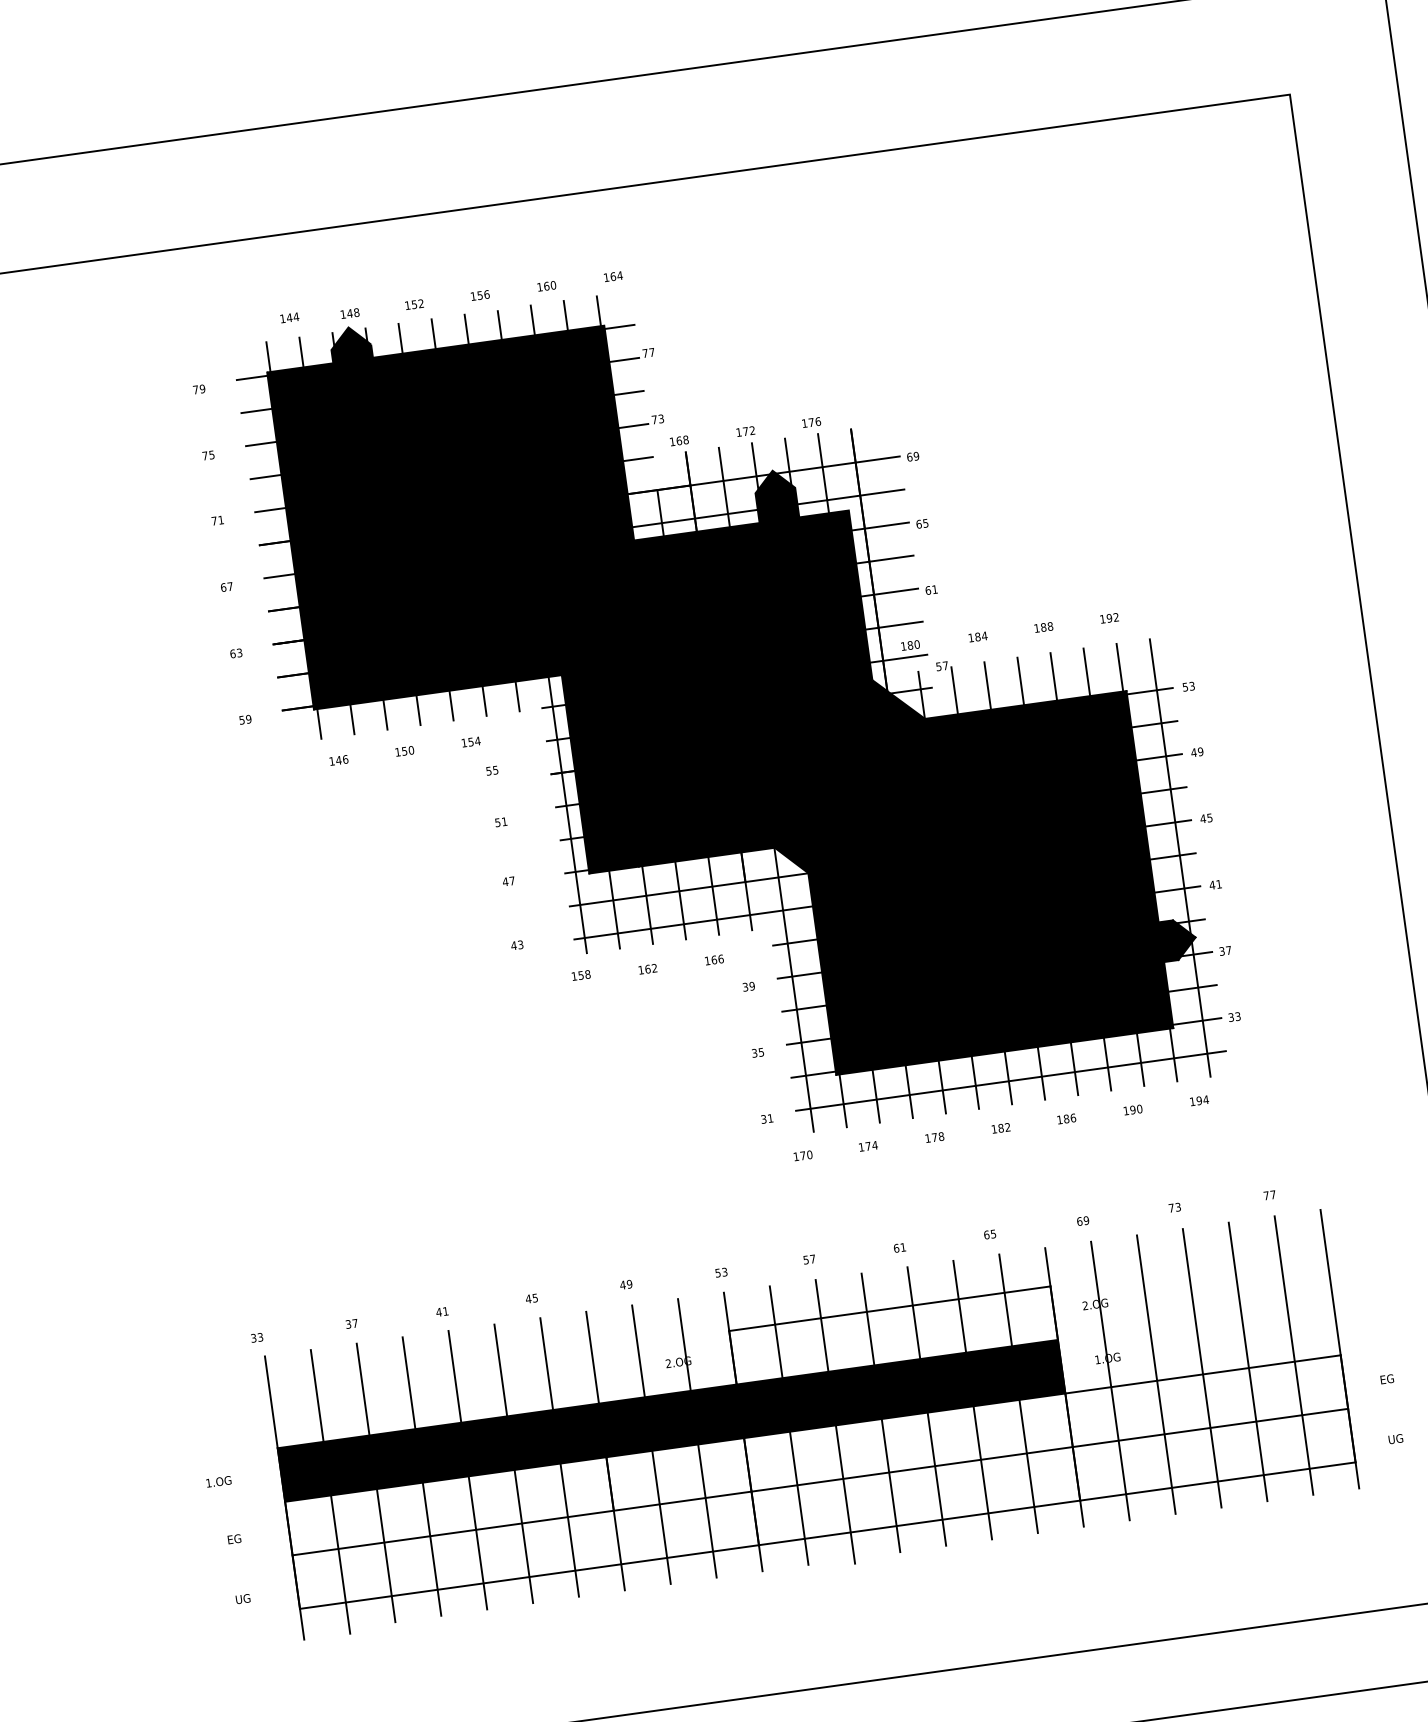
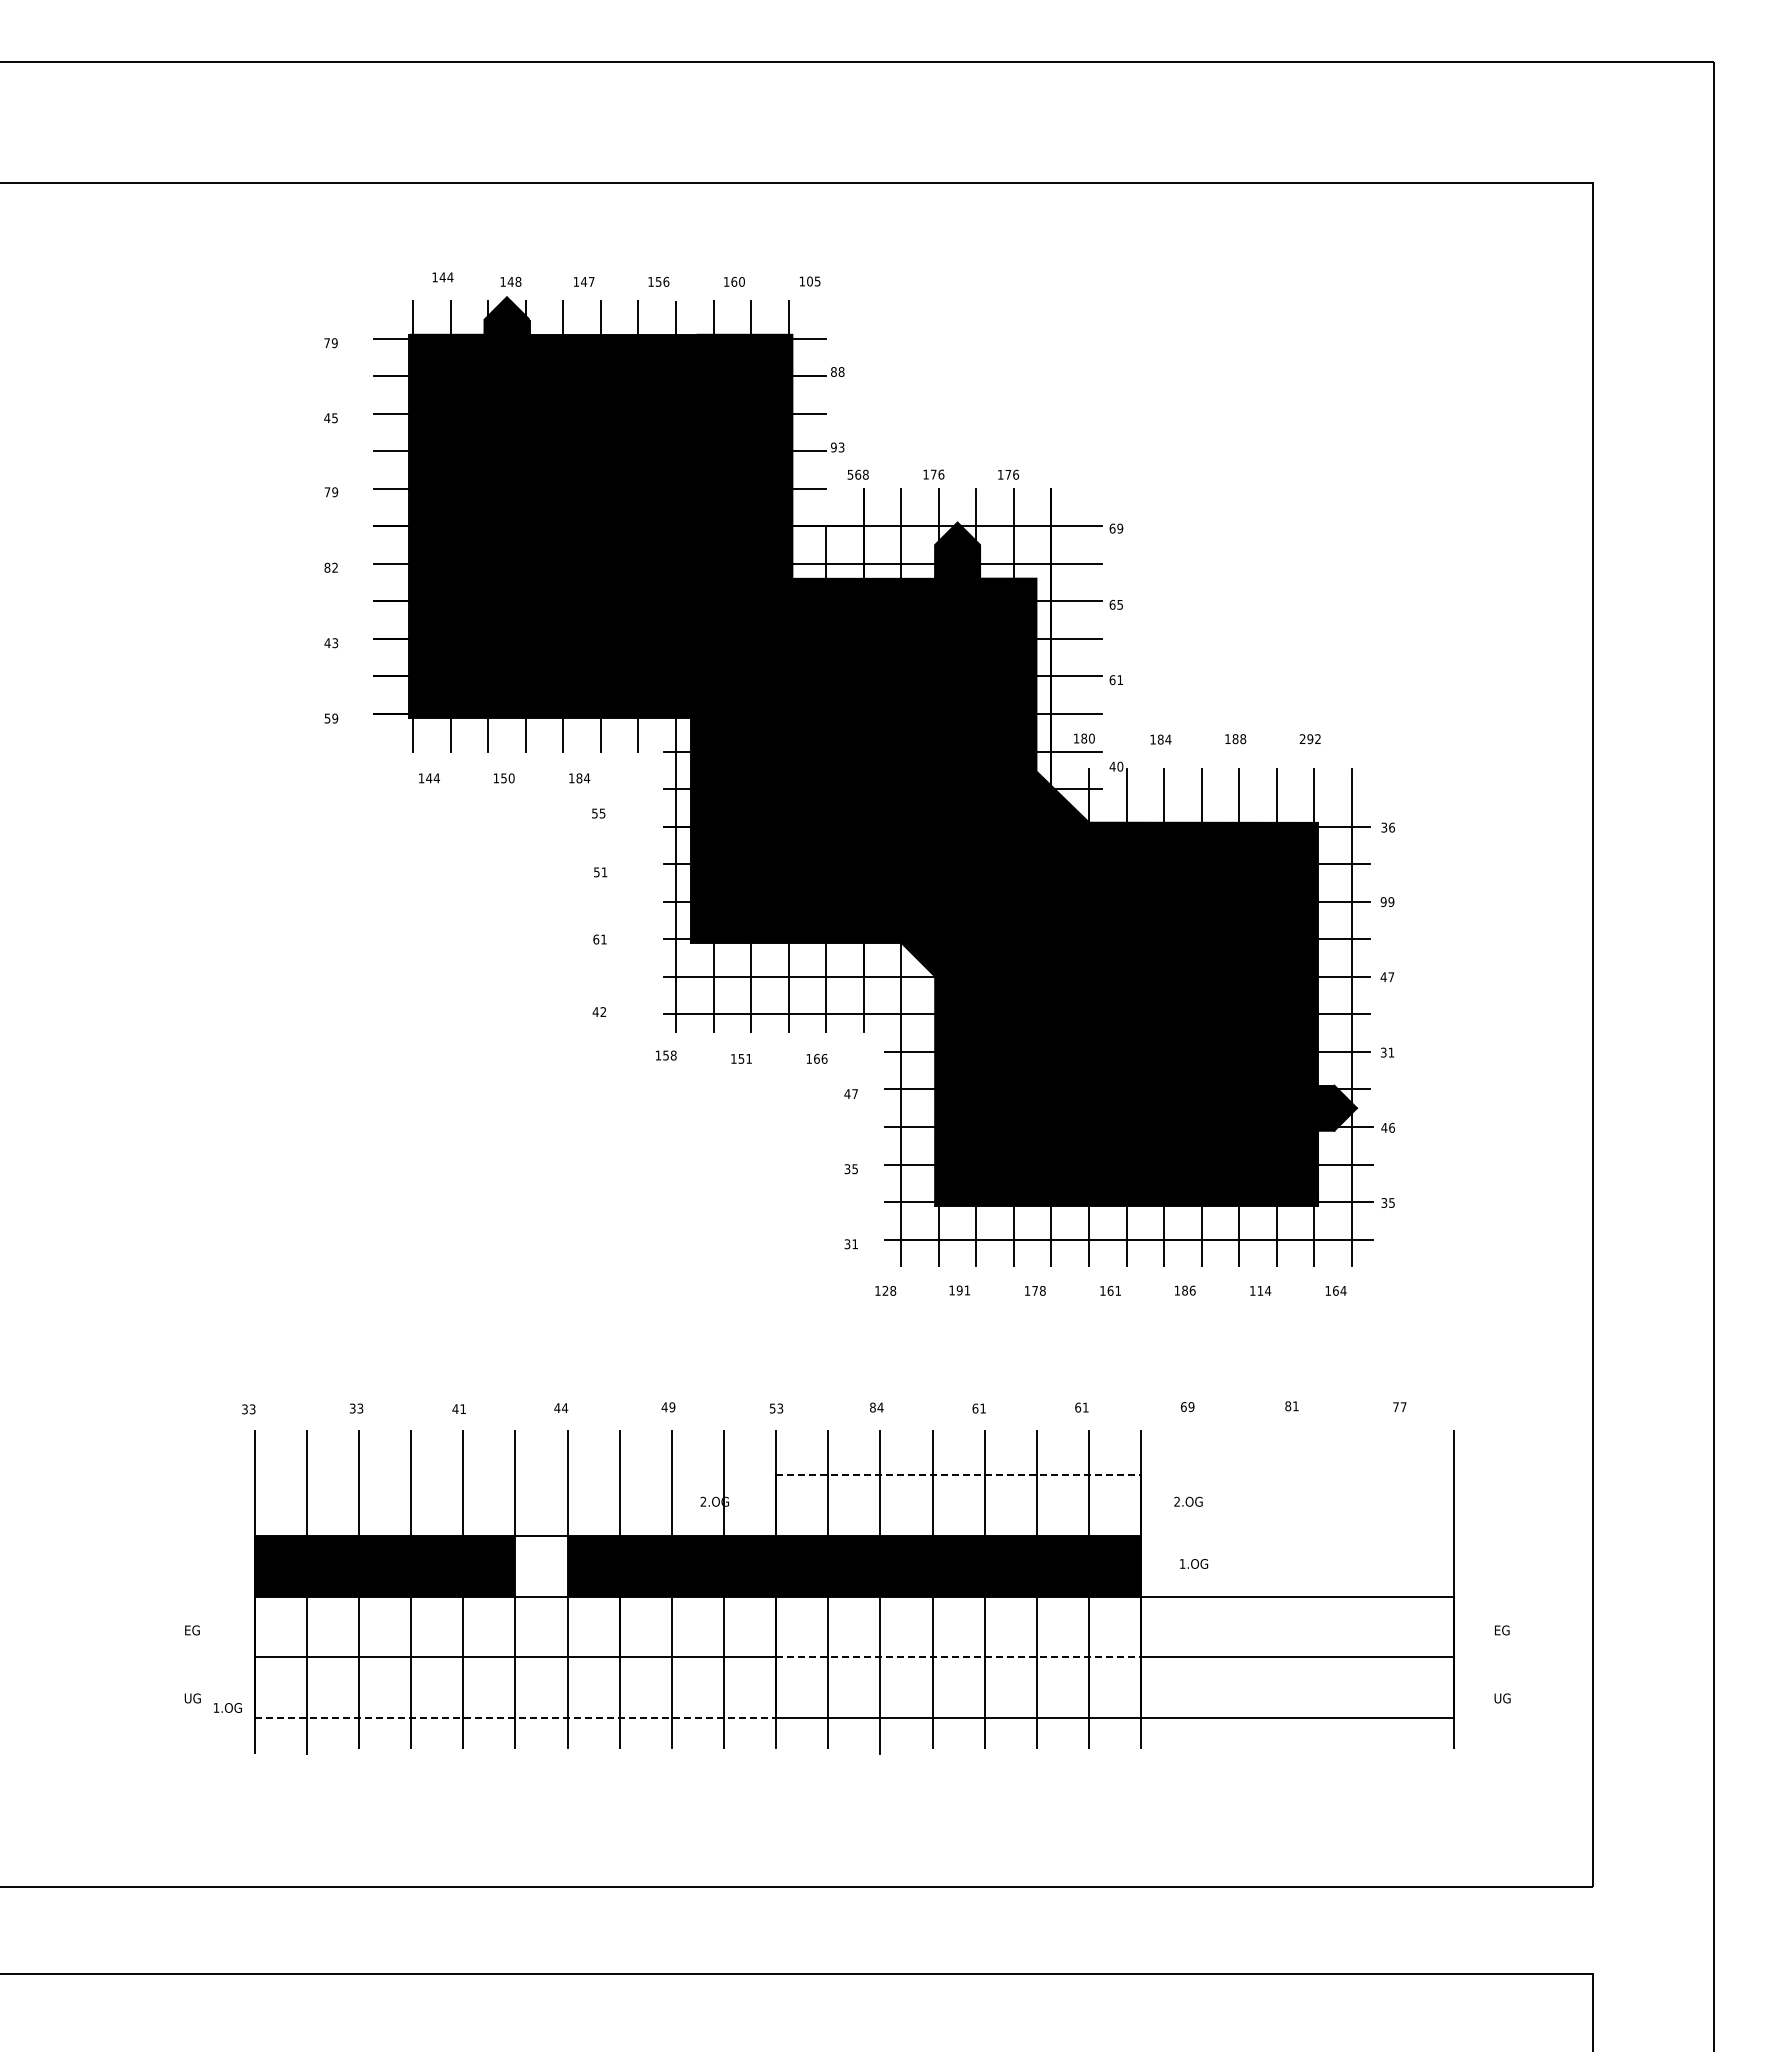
text: (616, 276) -> (813, 281), 164 -> 105
text: (417, 303) -> (587, 281), 152 -> 147
text: (648, 352) -> (837, 371), 77 -> 88
text: (654, 419) -> (833, 447), 73 -> 93
text: (752, 430) -> (941, 474), 172 -> 176
text: (672, 441) -> (850, 474), 168 -> 568
text: (205, 456) -> (327, 418), 75 -> 45
text: (221, 520) -> (335, 492), 71 -> 79
text: (226, 586) -> (330, 567), 67 -> 82
text: (1102, 618) -> (1302, 738), 192 -> 292
text: (232, 654) -> (327, 643), 63 -> 43
text: (942, 666) -> (1116, 766), 57 -> 40
text: (1189, 686) -> (1388, 827), 53 -> 36
text: (471, 742) -> (579, 778), 154 -> 184
text: (1193, 753) -> (1383, 902), 49 -> 99
text: (345, 759) -> (436, 778), 146 -> 144
text: (1210, 818) -> (1391, 977), 45 -> 47
text: (508, 881) -> (599, 939), 47 -> 61
text: (1212, 885) -> (1383, 1052), 41 -> 31
text: (520, 945) -> (603, 1012), 43 -> 42
text: (1225, 950) -> (1388, 1127), 37 -> 46
text: (650, 968) -> (744, 1058), 162 -> 151
text: (749, 987) -> (851, 1094), 39 -> 47
text: (1237, 1016) -> (1391, 1202), 33 -> 35
text: (1198, 1100) -> (1335, 1290), 194 -> 164
text: (1136, 1109) -> (1264, 1290), 190 -> 114
text: (1003, 1127) -> (1113, 1290), 182 -> 161
text: (871, 1145) -> (963, 1290), 174 -> 191
text: (806, 1154) -> (889, 1290), 170 -> 128
text: (1174, 1207) -> (1291, 1406), 73 -> 81
text: (993, 1233) -> (1085, 1407), 65 -> 61
text: (809, 1259) -> (876, 1407), 57 -> 84
text: (534, 1298) -> (564, 1408), 45 -> 44
line: (889, 1308) -> (958, 1474), solid -> dashed
text: (355, 1323) -> (360, 1408), 37 -> 33
line: (1293, 1355) -> (1401, 1589), removed
line: (1247, 1361) -> (1349, 1589), removed
line: (1202, 1368) -> (1297, 1589), removed
line: (1156, 1374) -> (1245, 1589), removed
line: (1110, 1380) -> (1193, 1589), removed
fill: (533, 1439) -> (541, 1565), removed
line: (912, 1469) -> (958, 1657), solid -> dashed
text: (218, 1481) -> (227, 1707), moved
line: (529, 1577) -> (515, 1718), solid -> dashed

